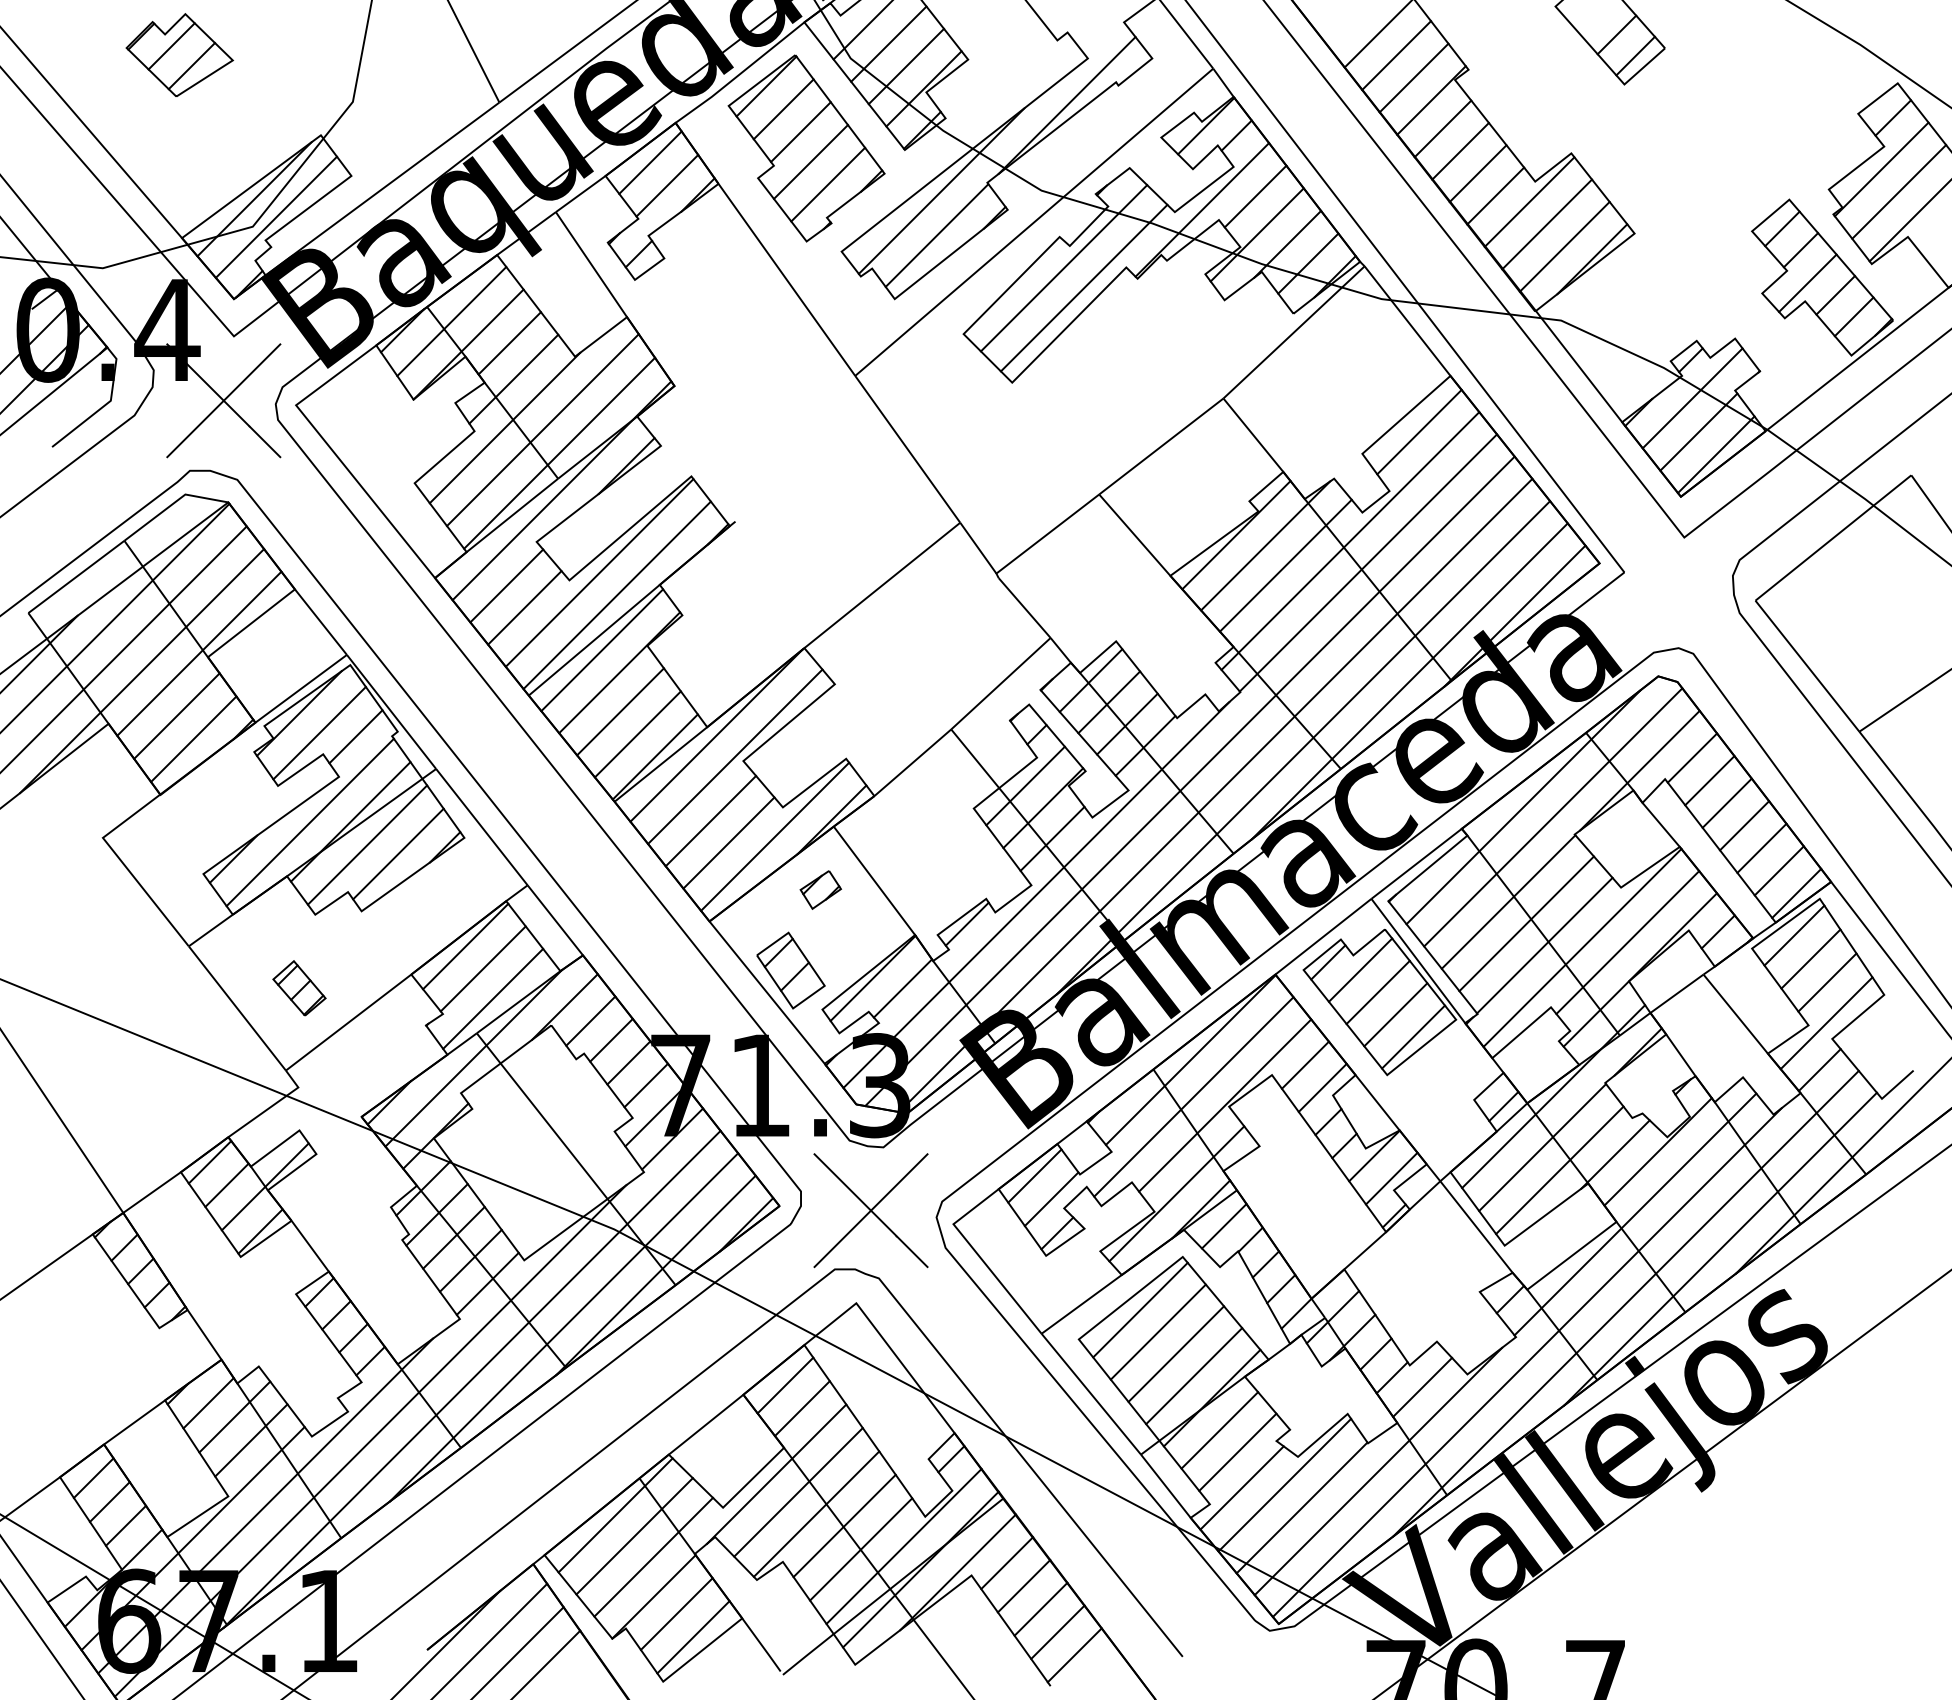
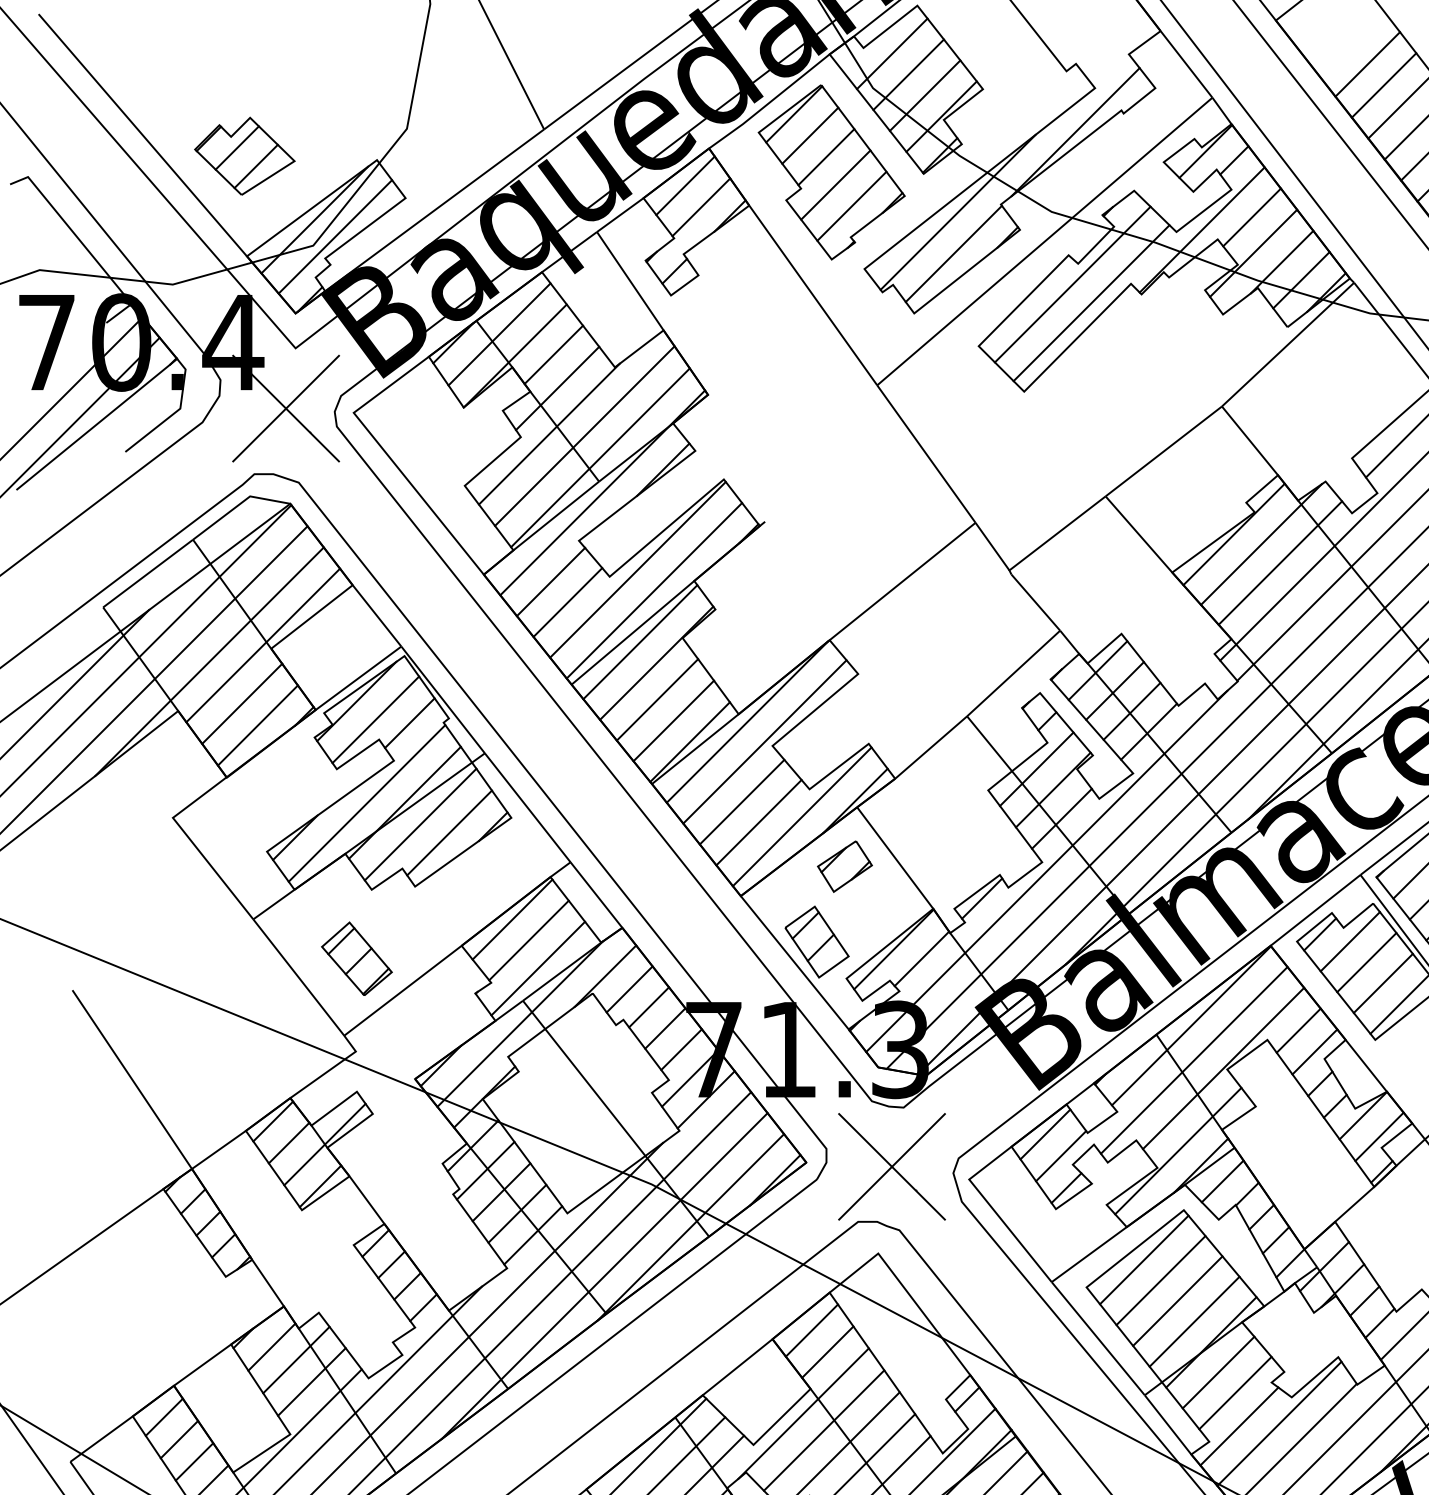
part: (179, 54) -> (244, 155), moved
part: (820, 889) -> (844, 866), size x1.43
part: (299, 987) -> (356, 957), size x1.43

